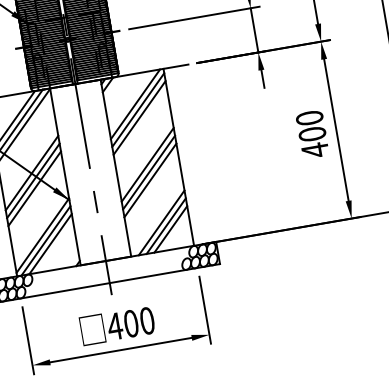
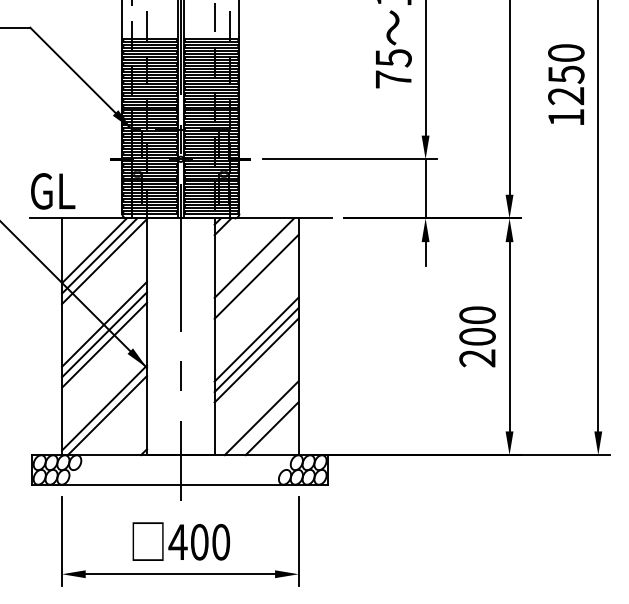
line: (138, 110) -> (256, 266), removed
text: (315, 150) -> (477, 358), 400 -> 200
line: (165, 226) -> (266, 423), removed
line: (50, 243) -> (112, 420), removed

